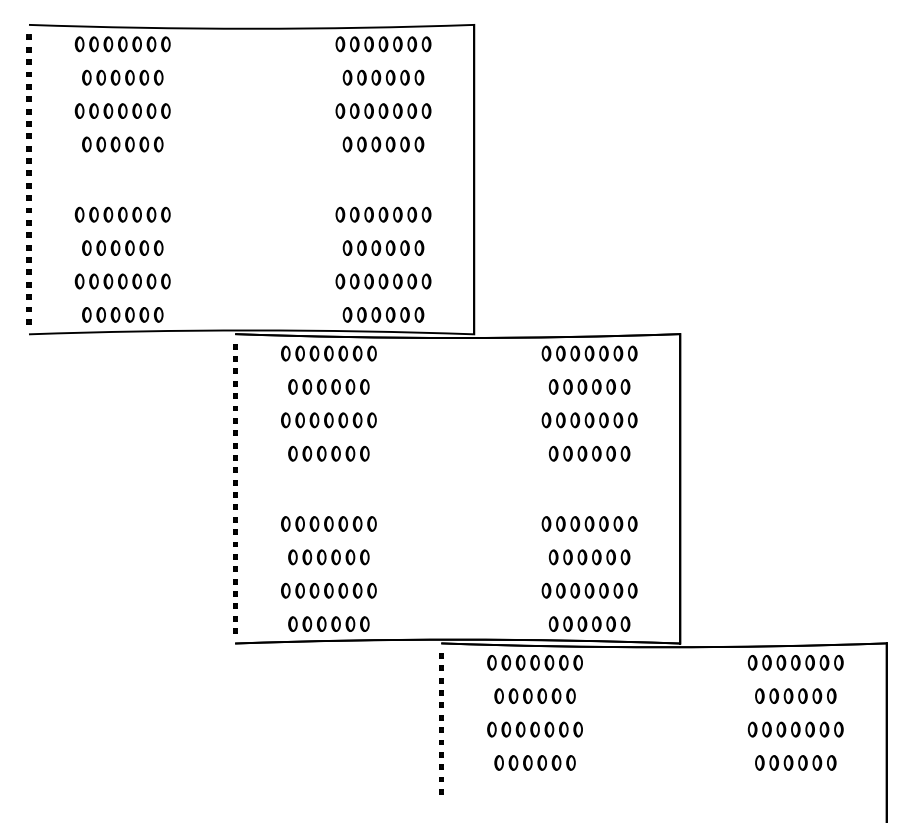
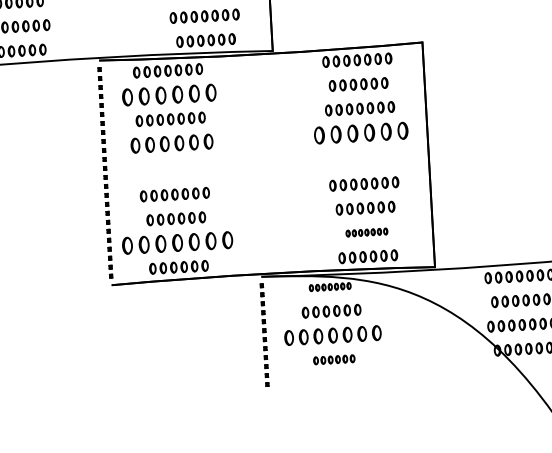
part: (328, 386) -> (169, 94), size x1.6
part: (328, 453) -> (171, 143), size x1.4
part: (589, 453) -> (361, 132), size x1.6
part: (328, 590) -> (177, 242), size x1.6
part: (589, 590) -> (366, 232), size x0.6
part: (534, 662) -> (329, 286), size x0.6
part: (534, 729) -> (332, 335), size x1.4
part: (534, 762) -> (333, 359), size x0.7

